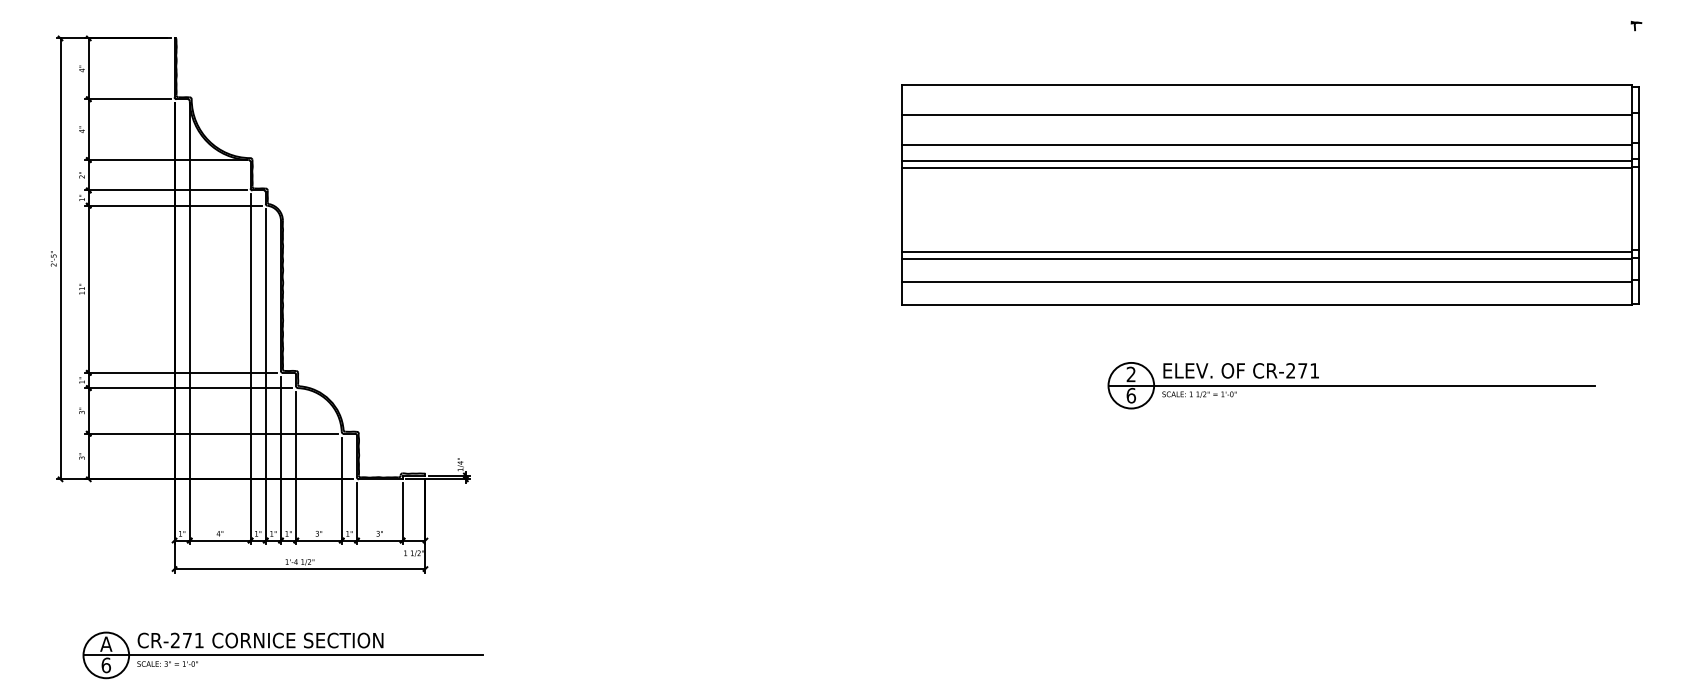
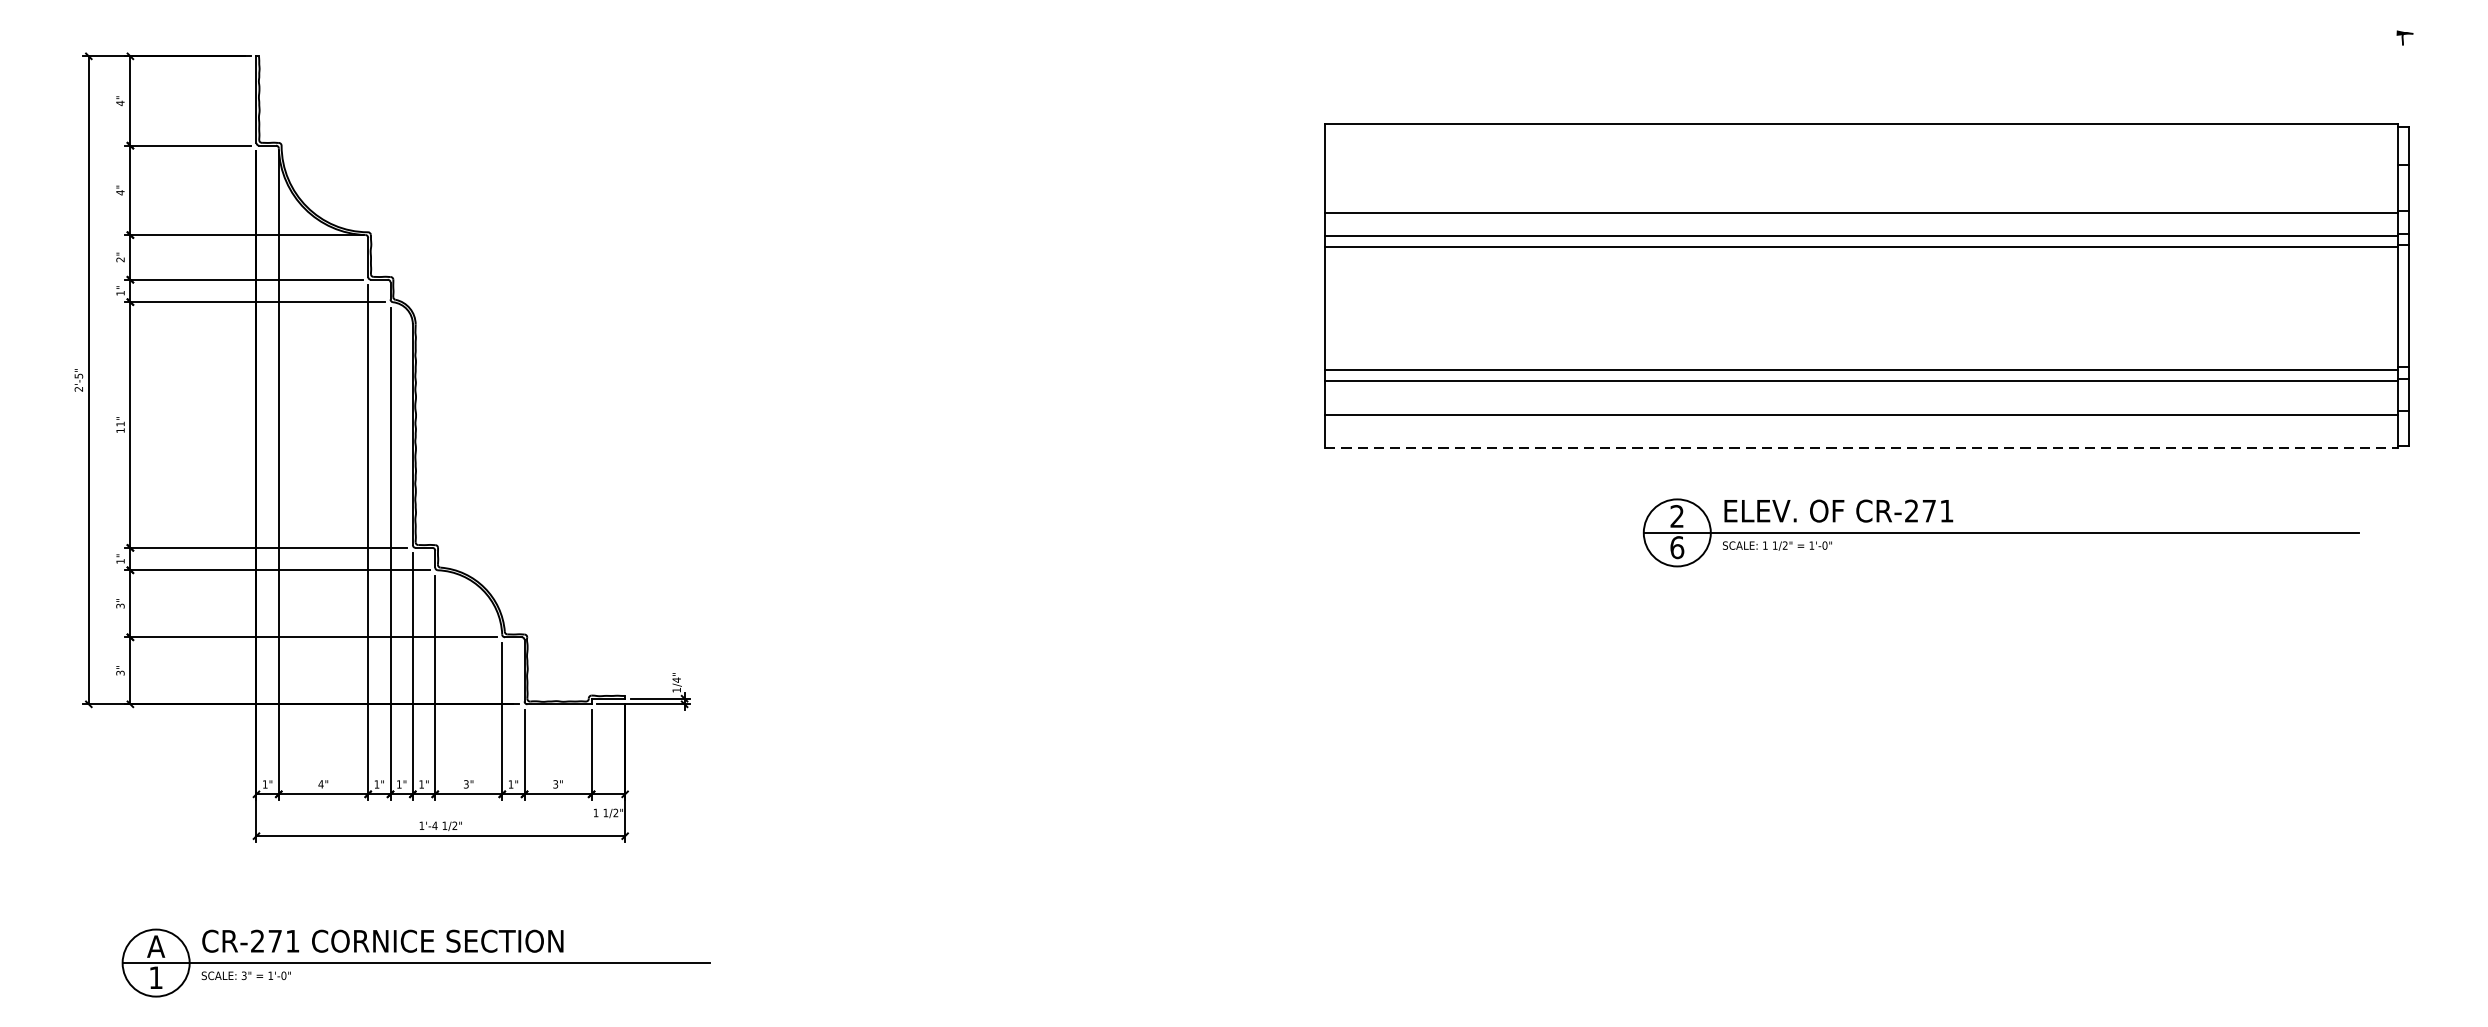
line: (1266, 114) -> (1861, 168), removed
line: (1266, 304) -> (1861, 447), solid -> dashed
part: (1351, 385) -> (2000, 532), moved
text: (105, 665) -> (154, 977), 6 -> 1

